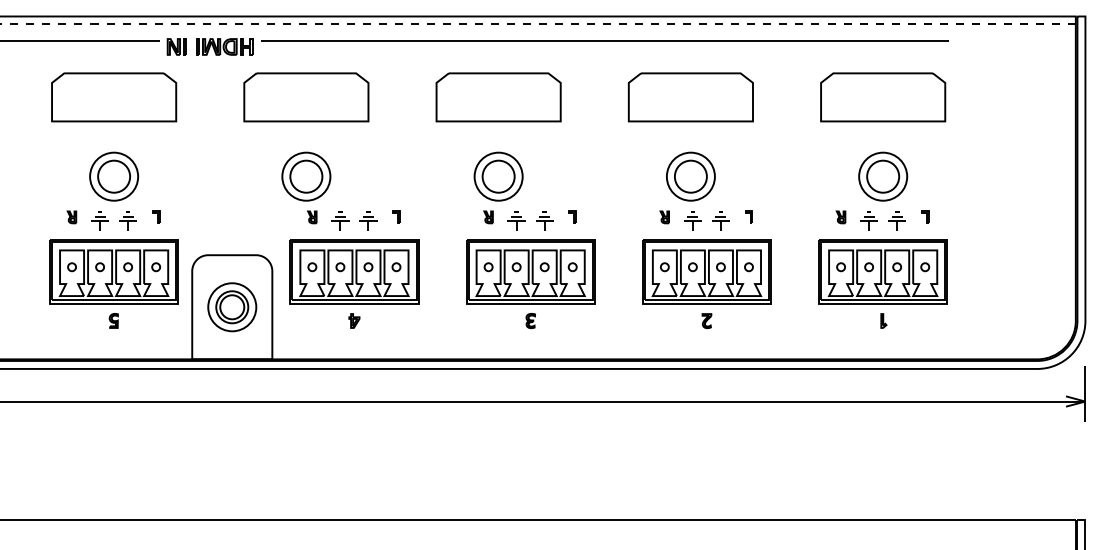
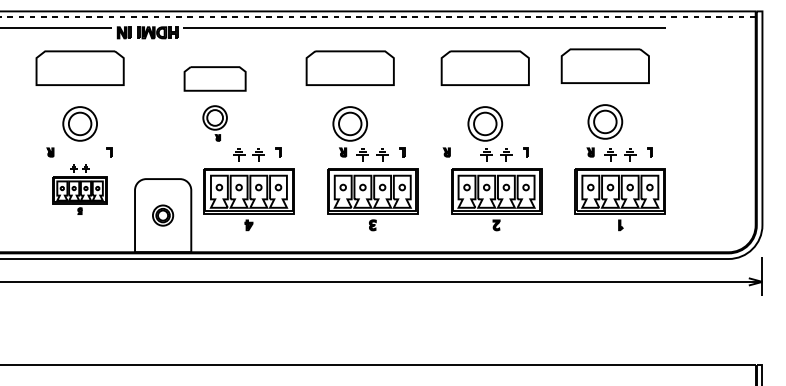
part: (881, 121) -> (604, 83), moved
part: (305, 147) -> (214, 103), size x0.7
part: (664, 217) -> (446, 152), moved
part: (113, 270) -> (79, 189), size x0.6
part: (231, 307) -> (162, 215), size x0.6

